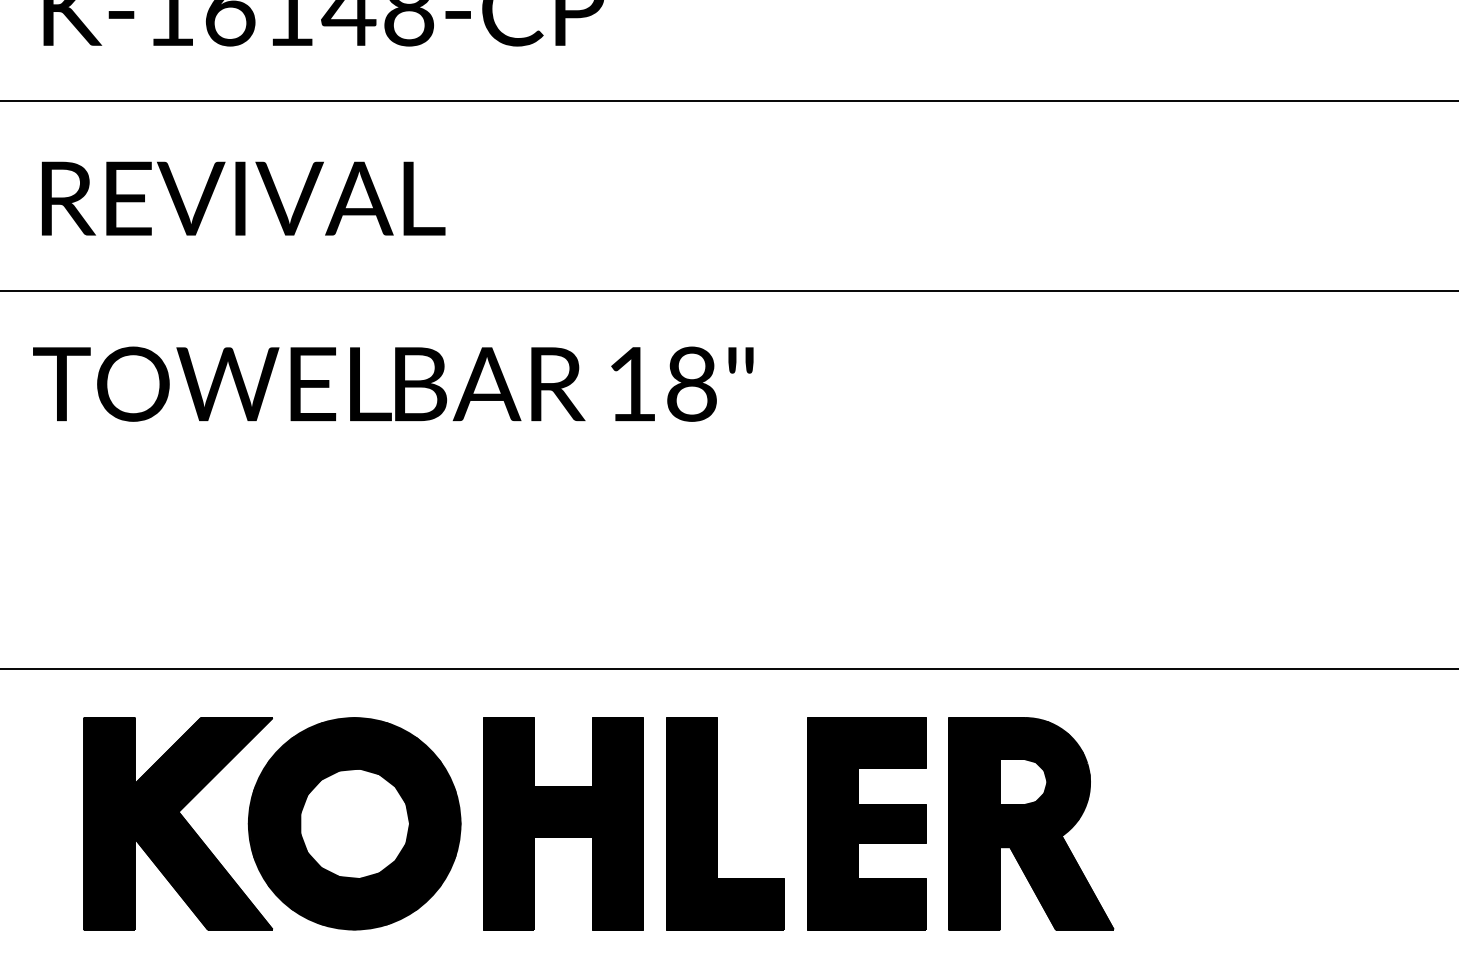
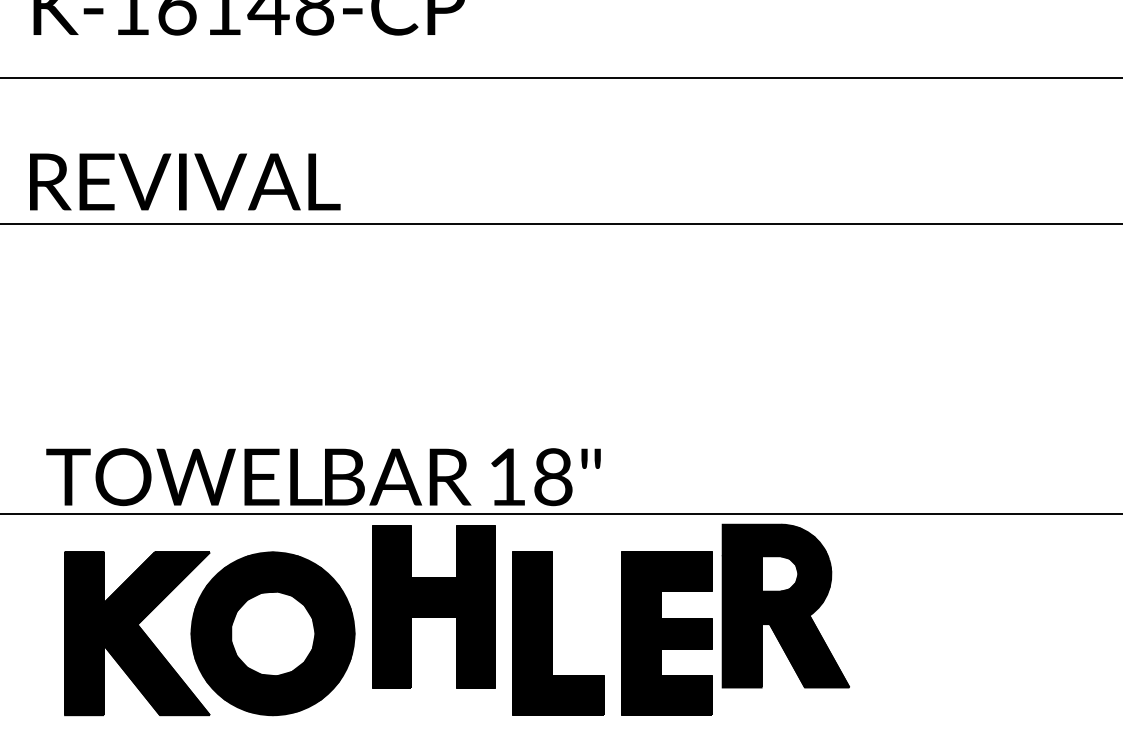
text: (243, 198) -> (185, 181), moved
text: (393, 383) -> (323, 476), moved
part: (563, 823) -> (433, 606), moved
part: (1031, 823) -> (786, 605), moved

